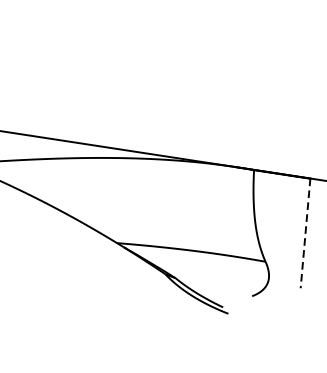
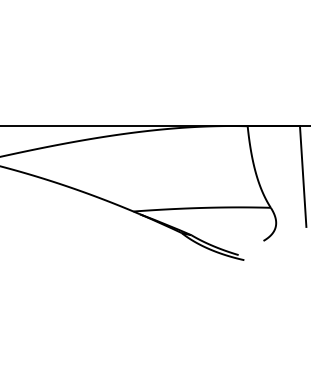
line: (305, 233) -> (303, 176), dashed -> solid

